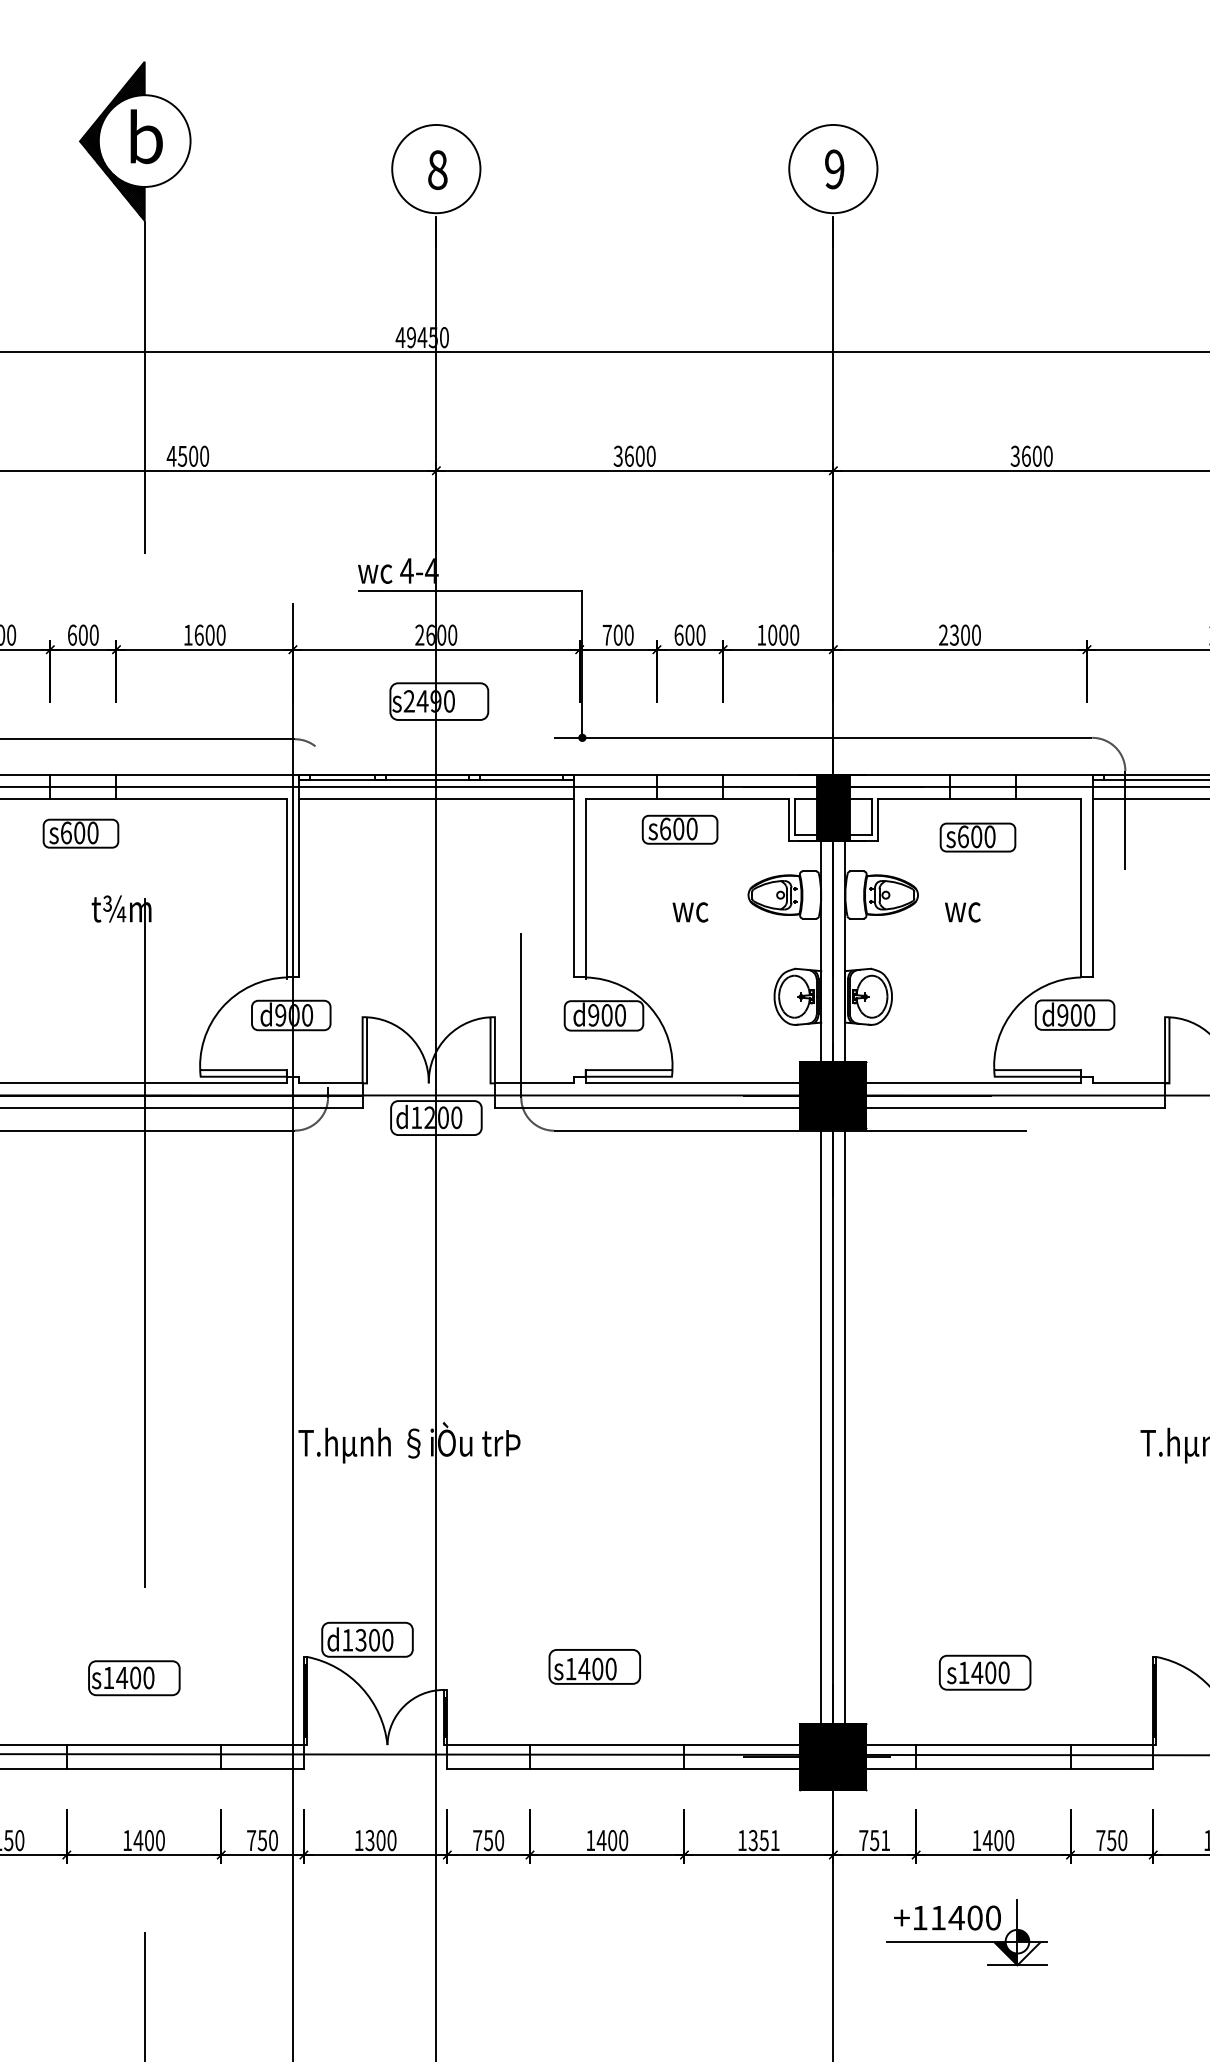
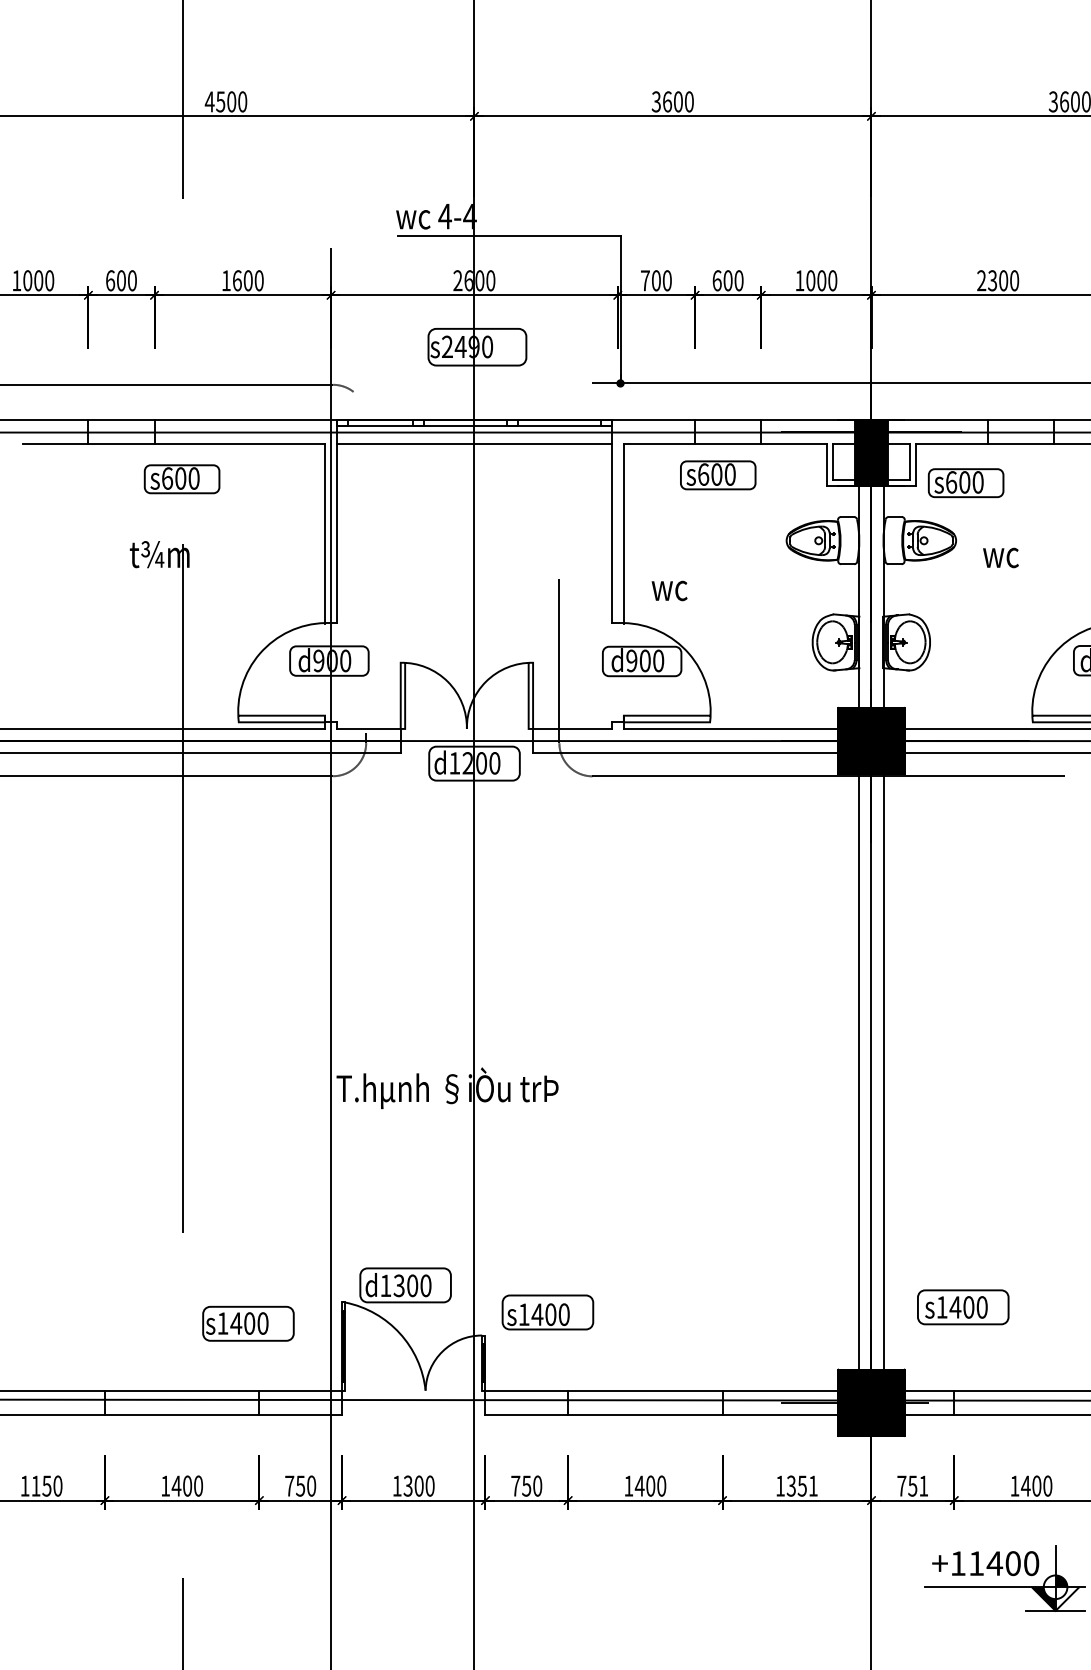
part: (80, 833) -> (181, 479), moved
part: (977, 837) -> (965, 483), moved
text: (690, 912) -> (669, 591), moved
part: (594, 1666) -> (547, 1312), moved
part: (985, 1672) -> (963, 1307), moved
part: (134, 1678) -> (248, 1324), moved

